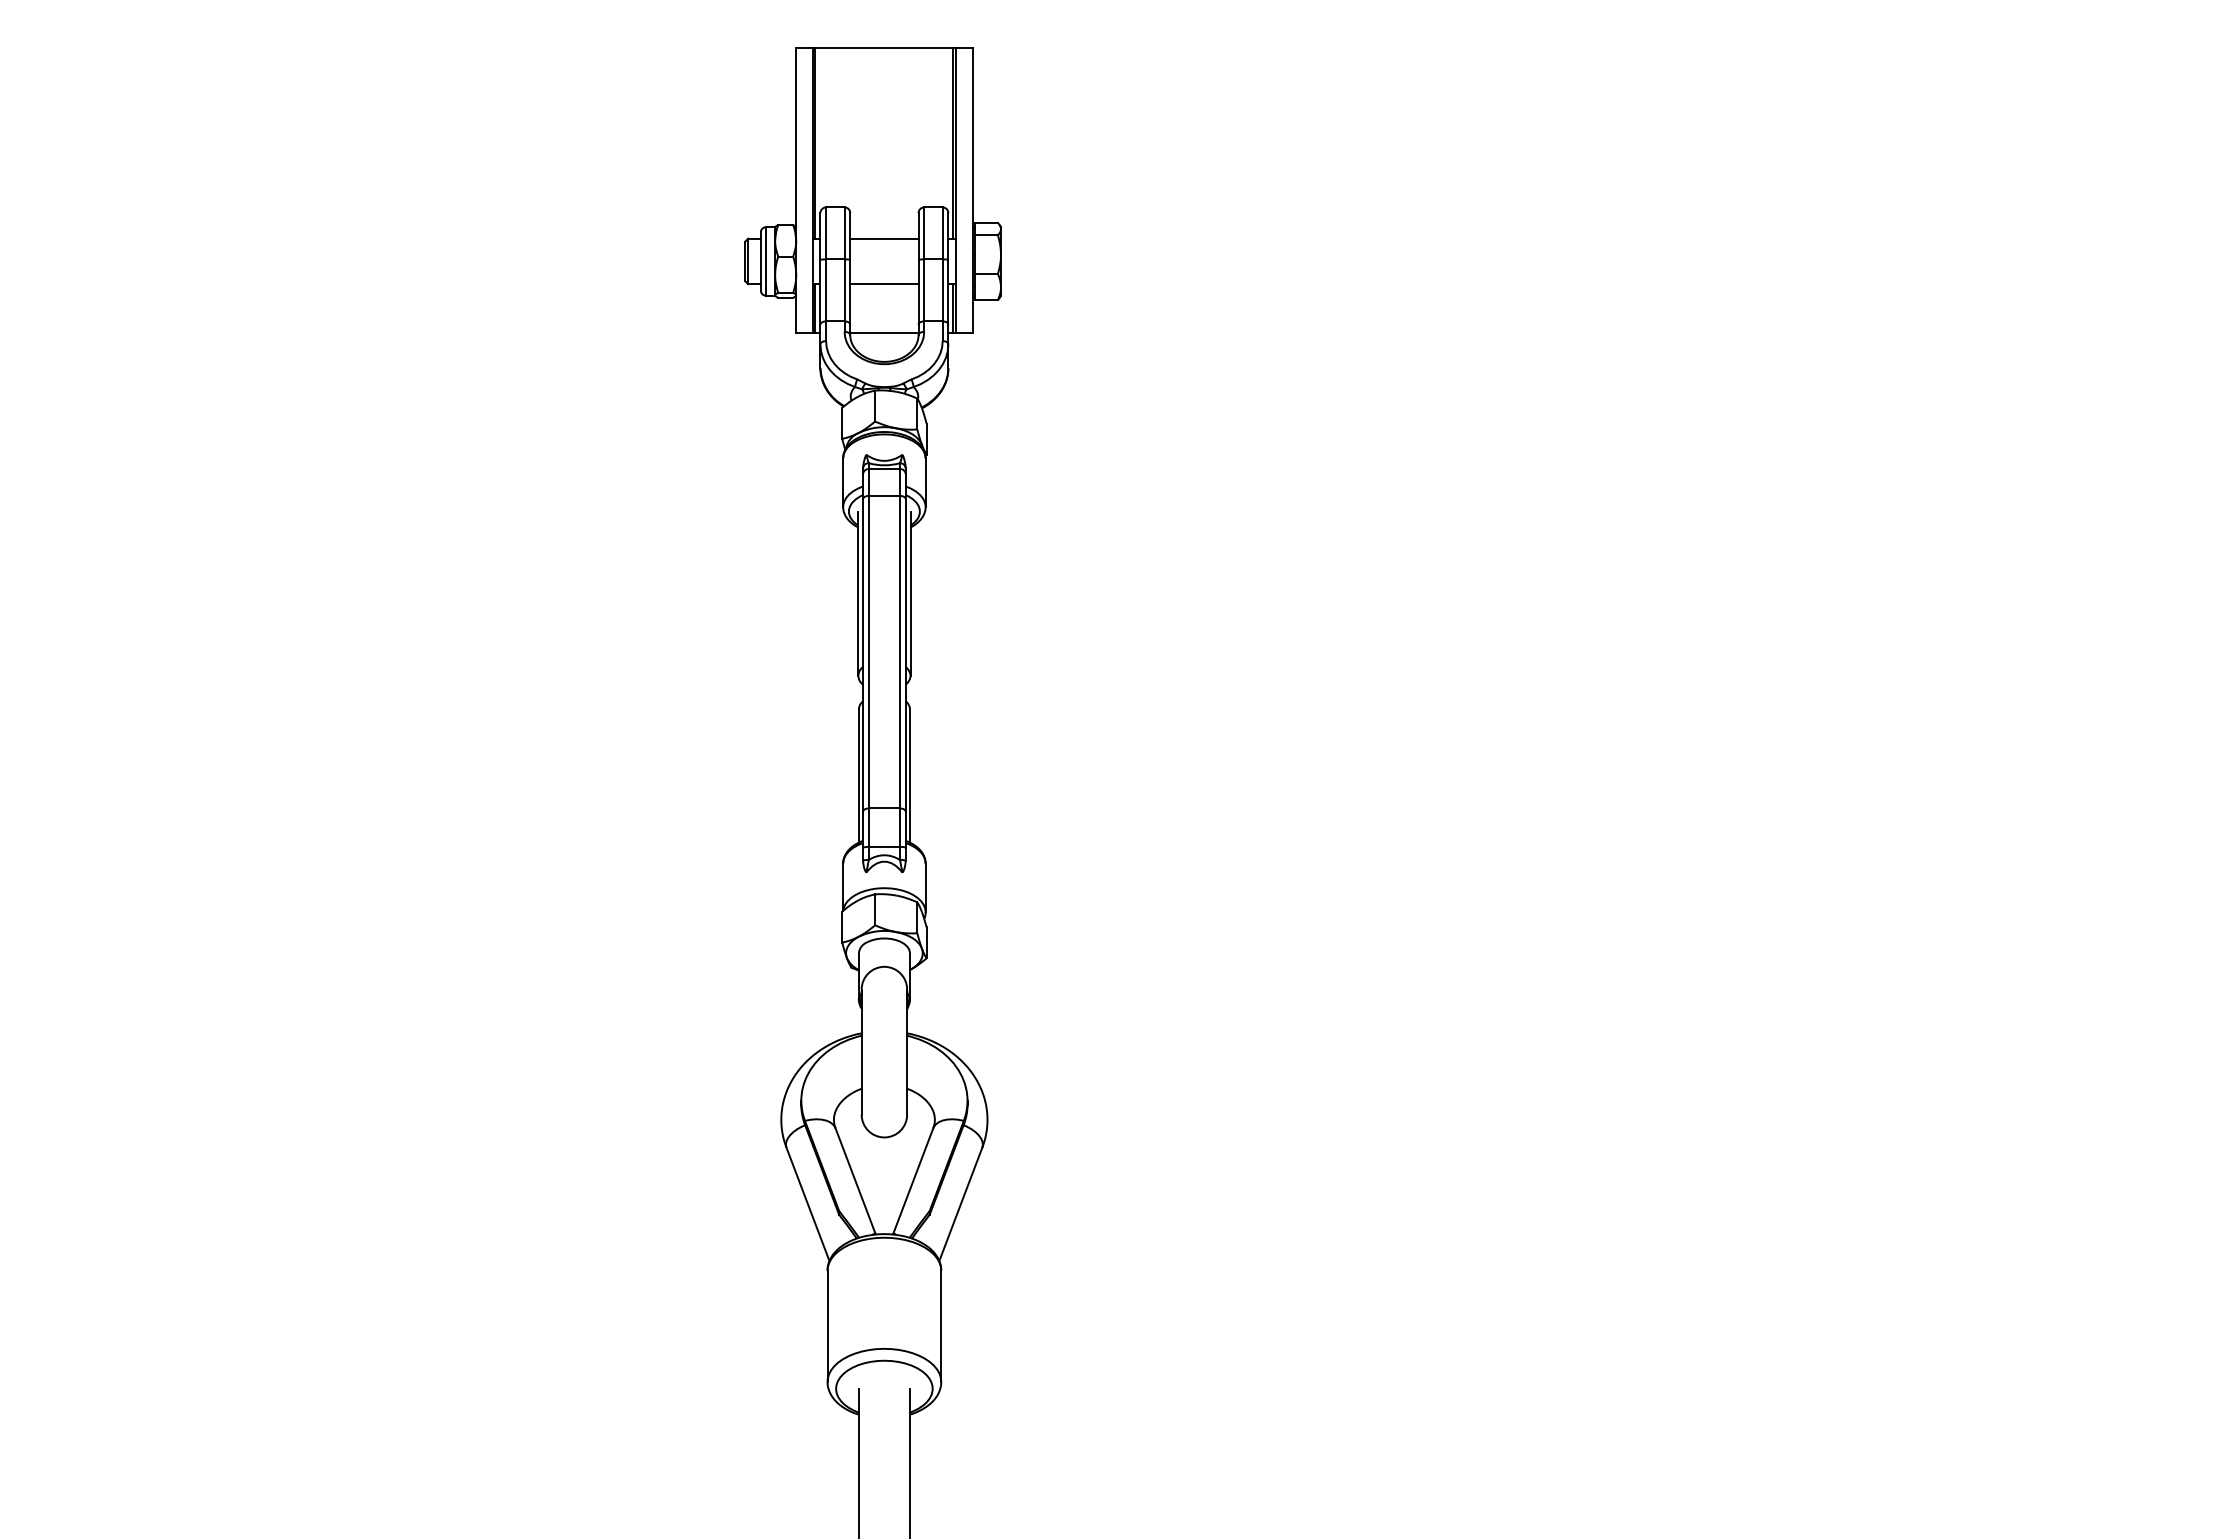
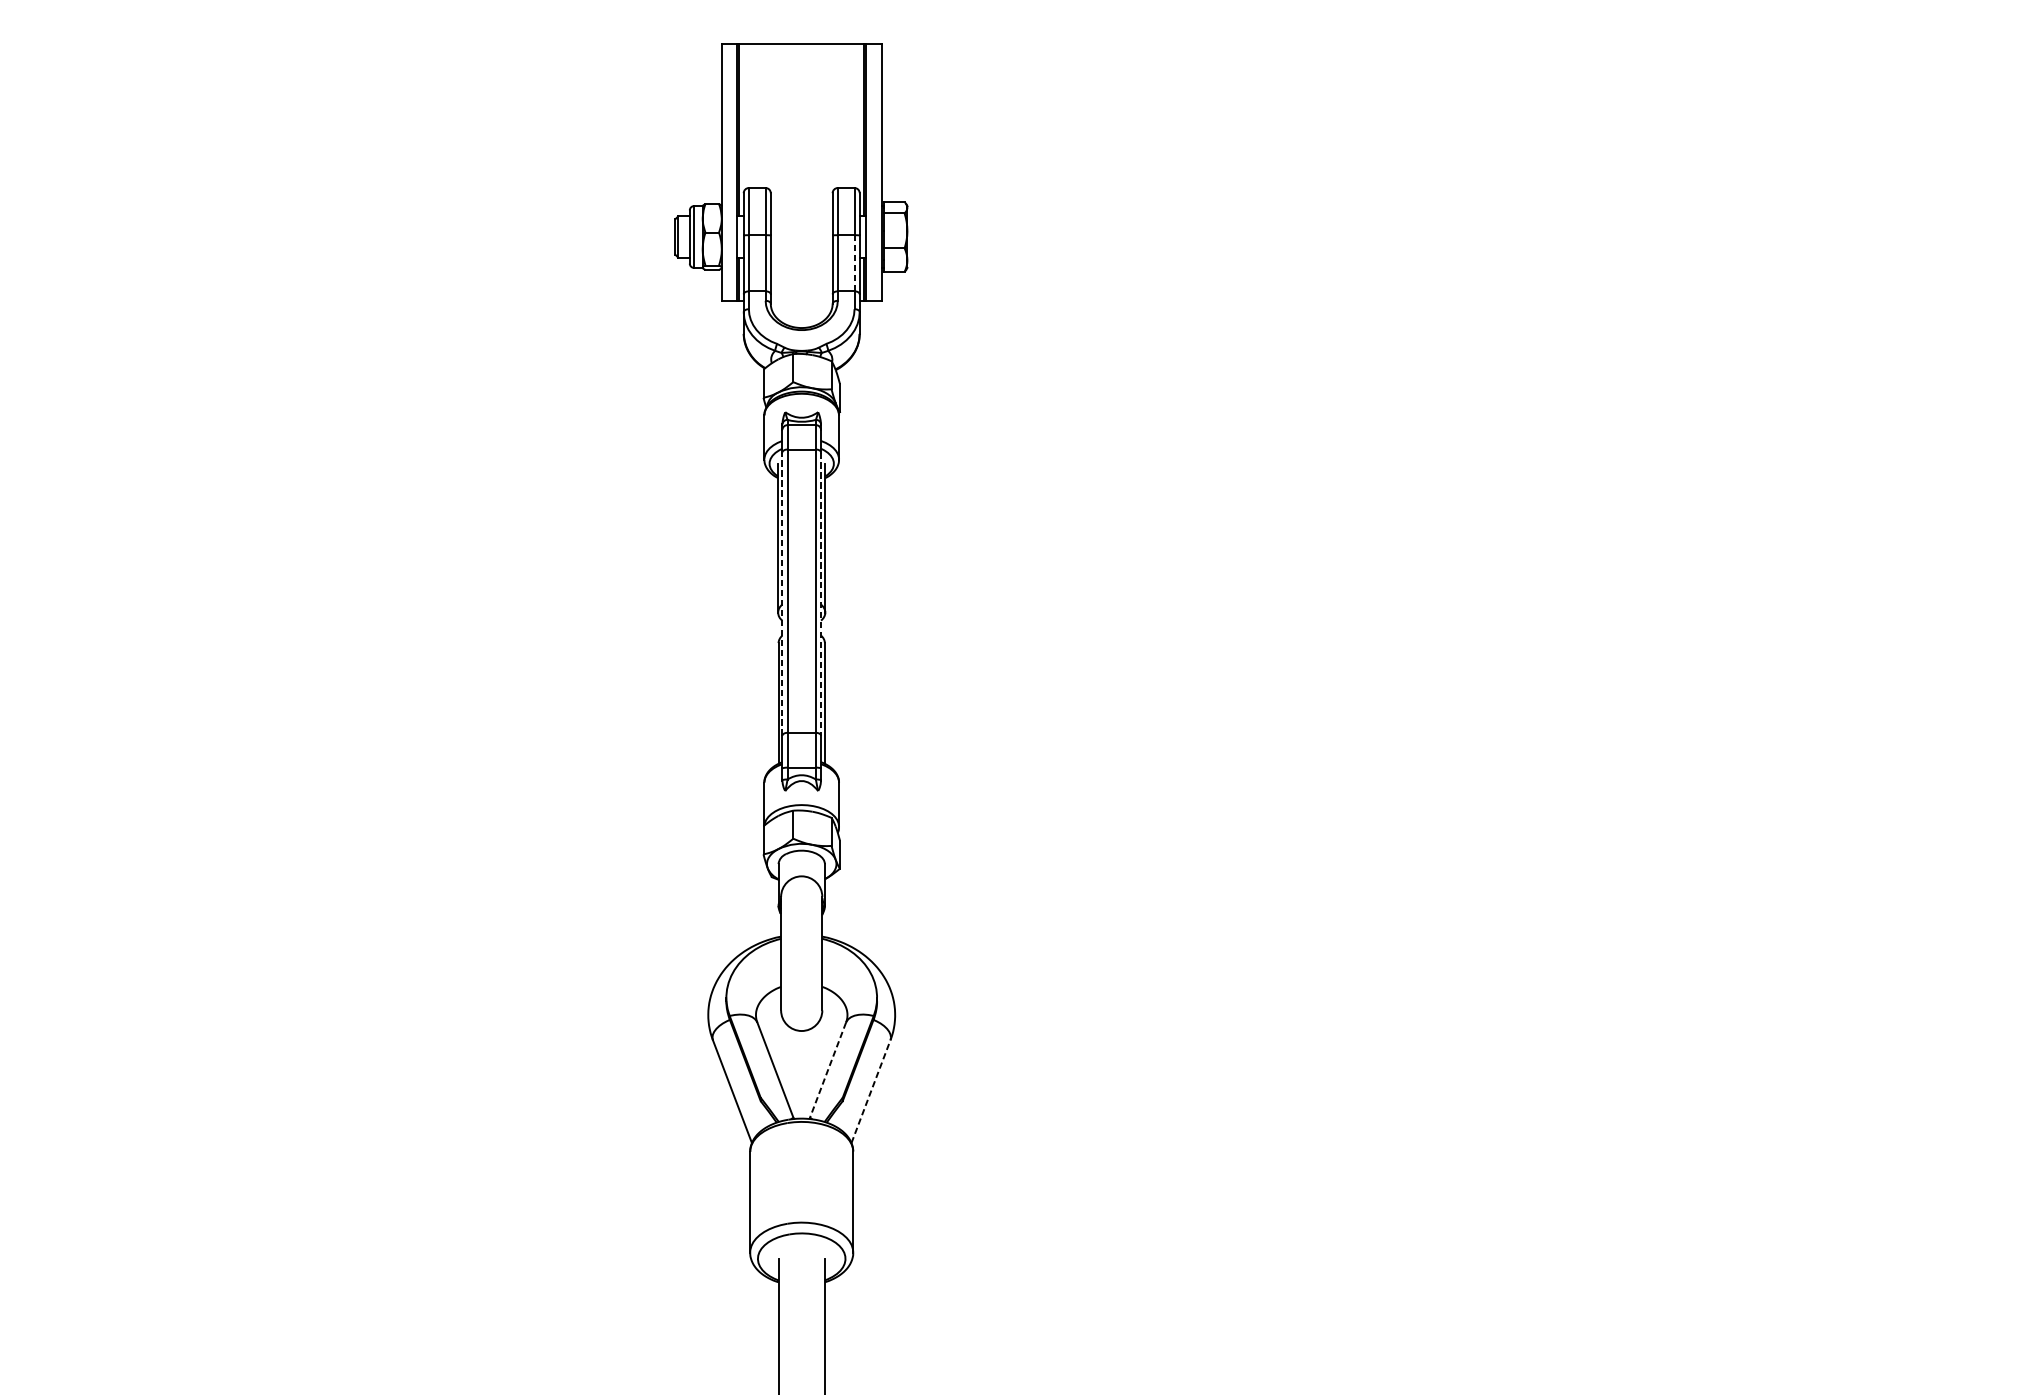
line: (884, 238) -> (801, 216), removed
line: (884, 284) -> (801, 257), removed
line: (942, 290) -> (854, 263), solid -> dashed
line: (884, 332) -> (801, 301), removed
line: (863, 654) -> (782, 593), solid -> dashed
line: (905, 655) -> (820, 594), solid -> dashed
line: (913, 1181) -> (828, 1070), solid -> dashed
line: (960, 1204) -> (870, 1091), solid -> dashed

